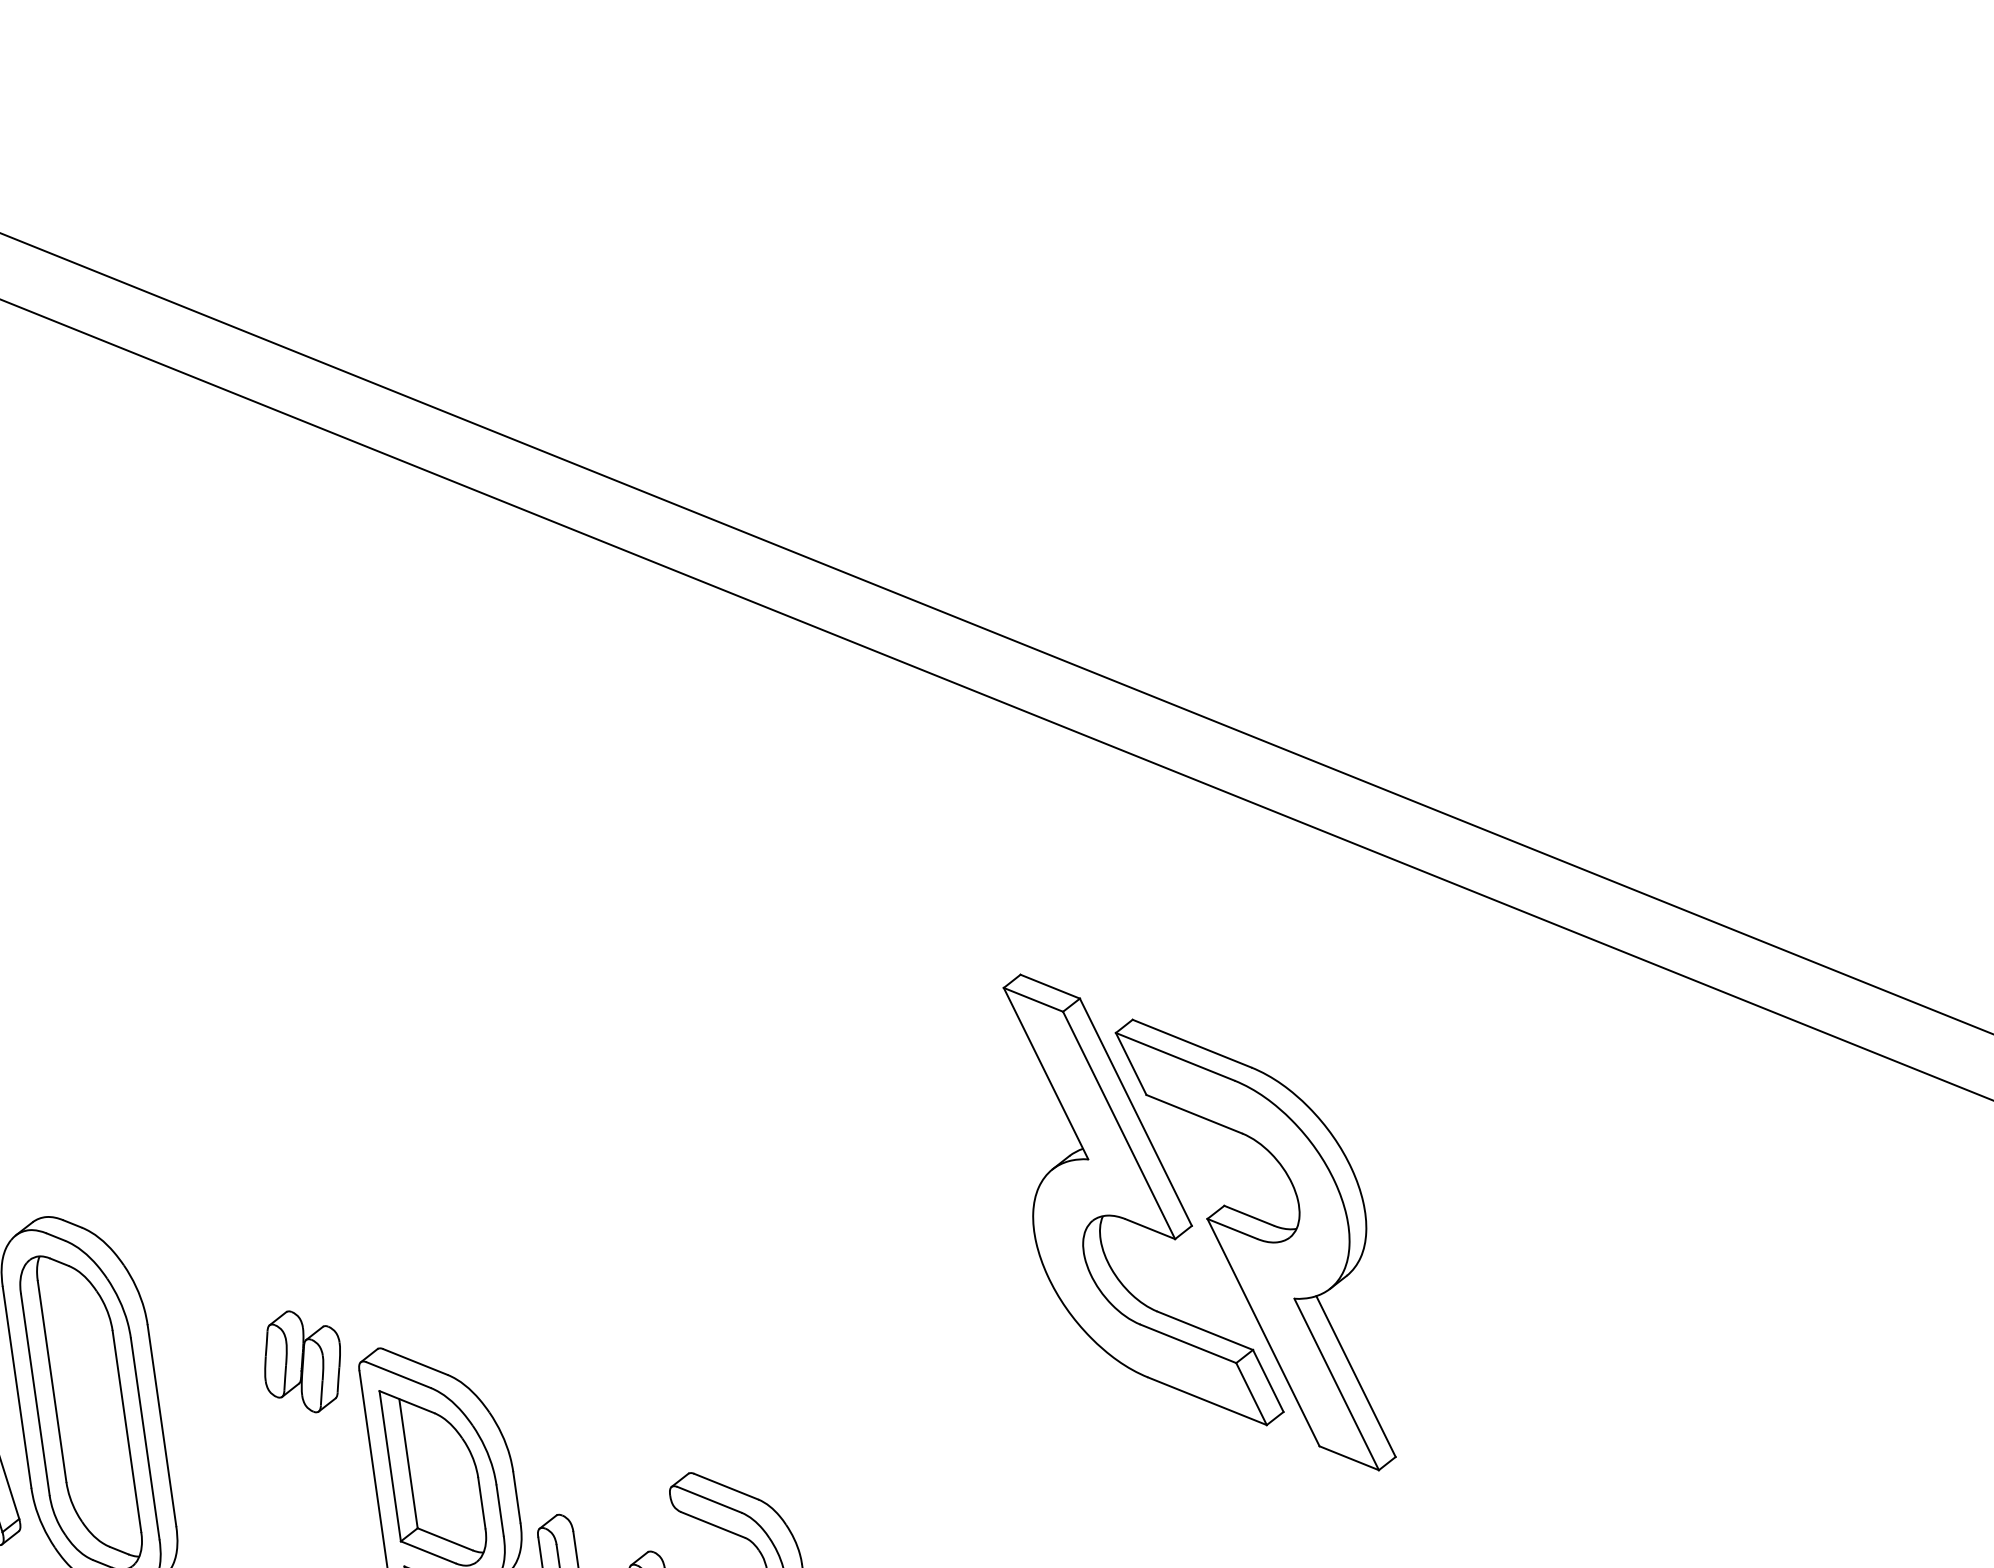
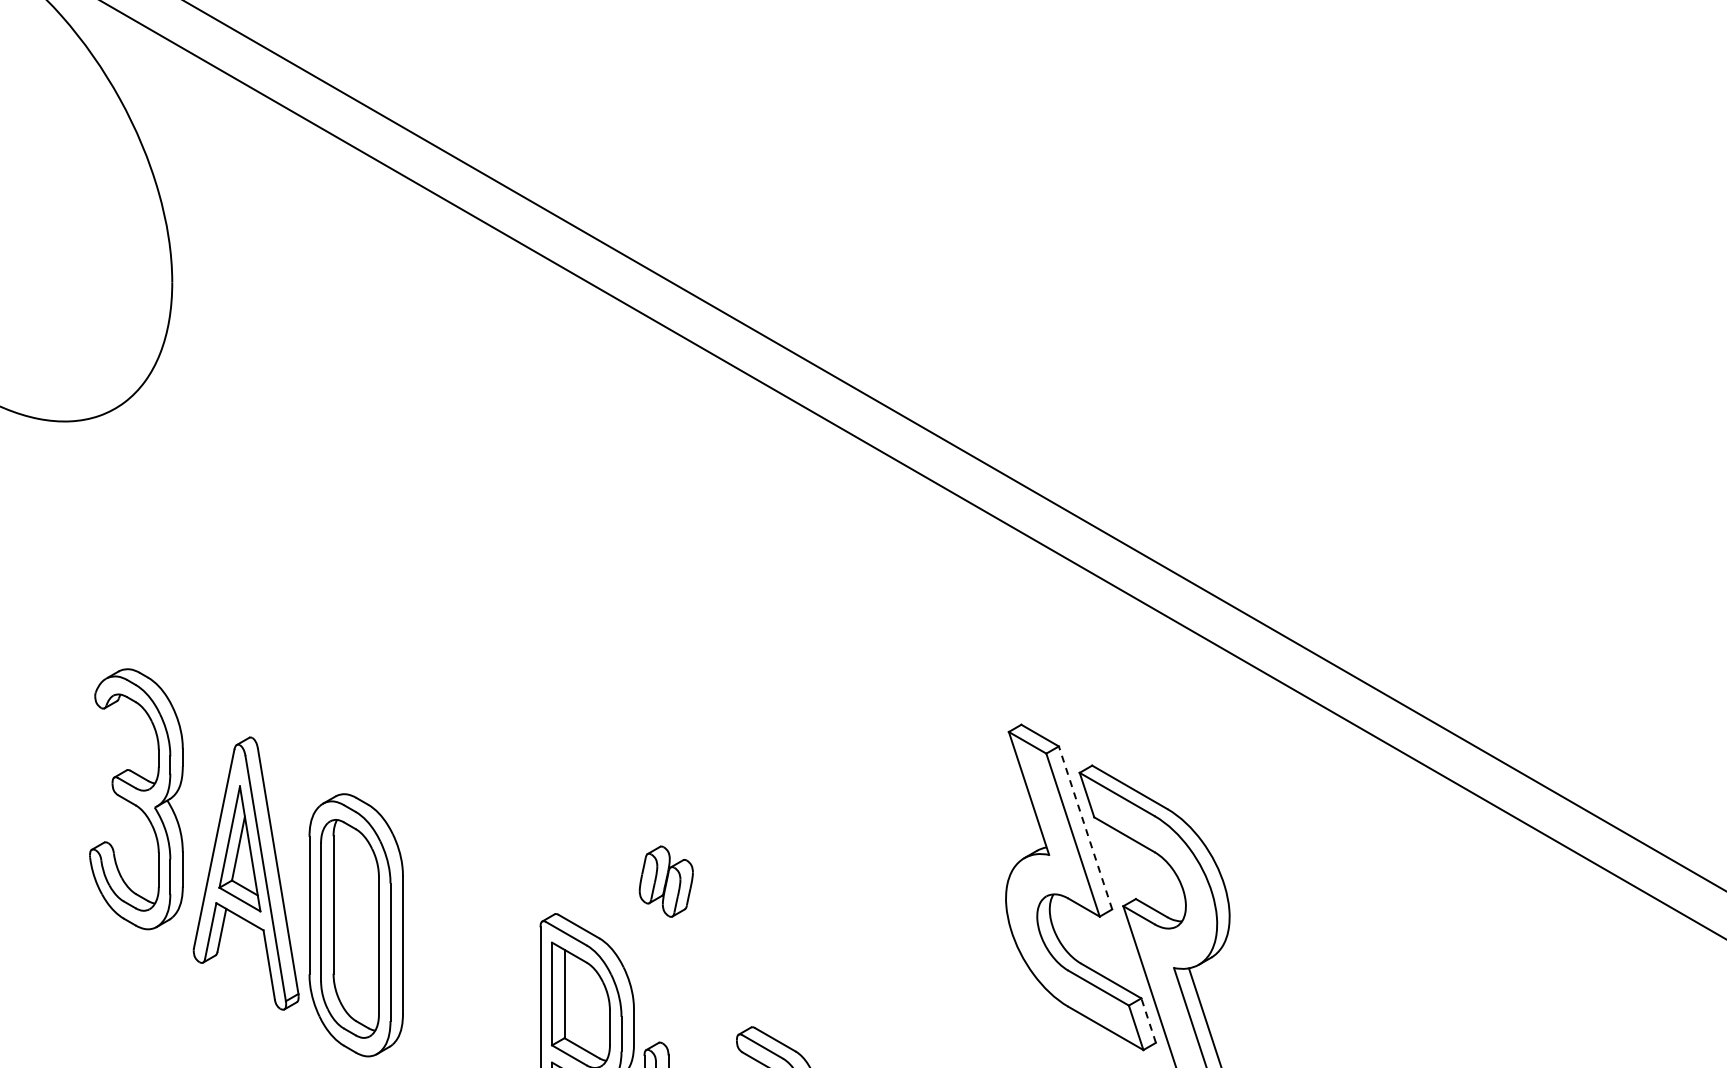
line: (1135, 1111) -> (1085, 827), solid -> dashed
part: (301, 1361) -> (665, 881), moved
line: (1268, 1380) -> (1148, 1020), solid -> dashed

